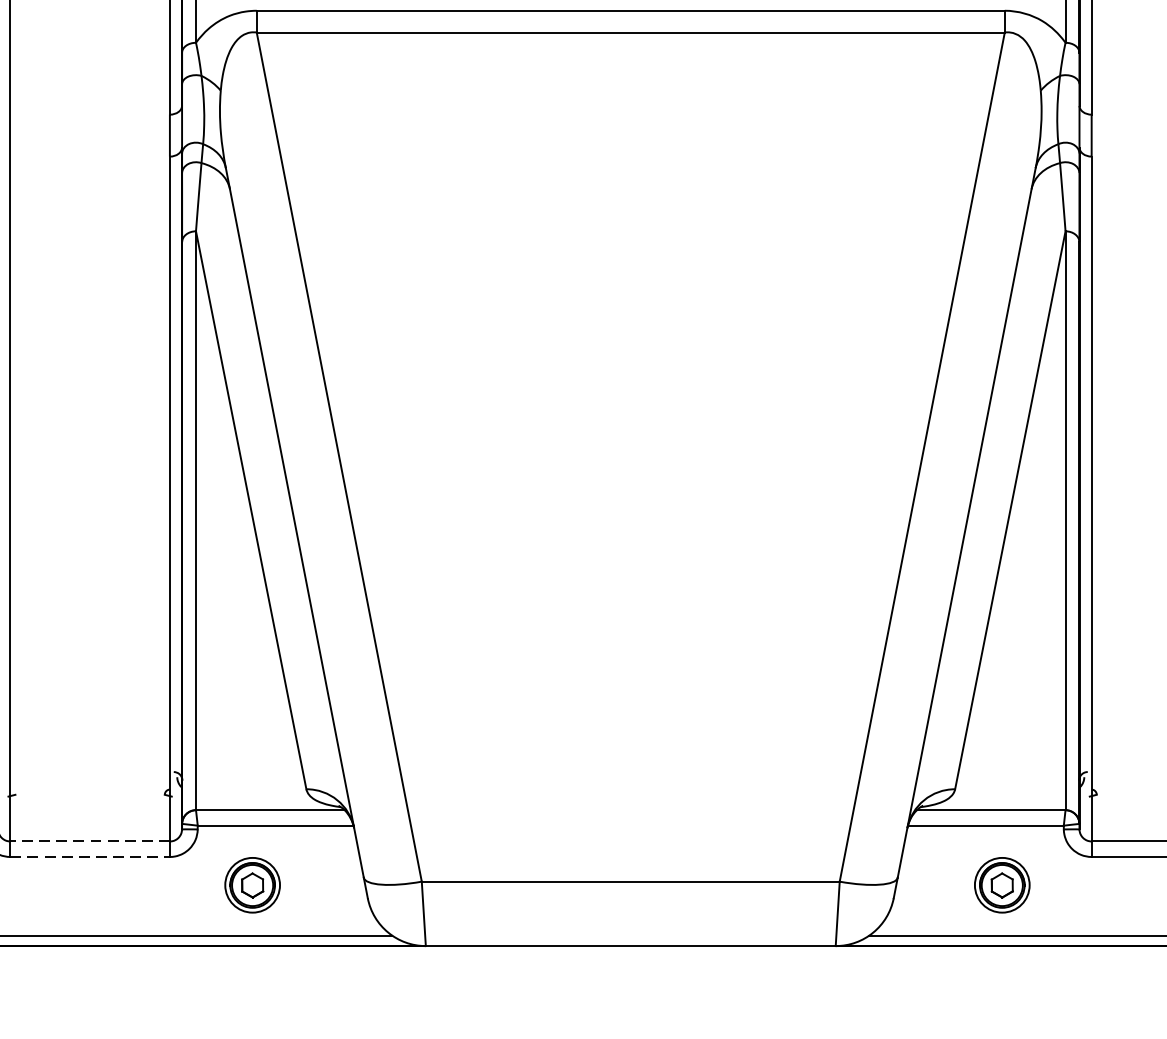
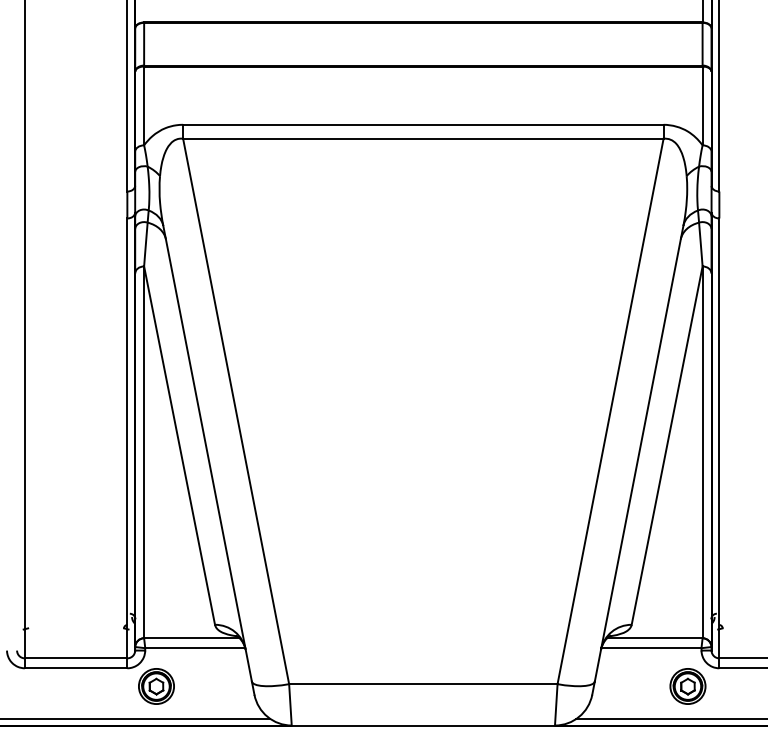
line: (89, 841) -> (75, 658), dashed -> solid
line: (90, 857) -> (76, 668), dashed -> solid
part: (252, 885) -> (156, 686), moved
part: (1001, 885) -> (687, 686), moved

